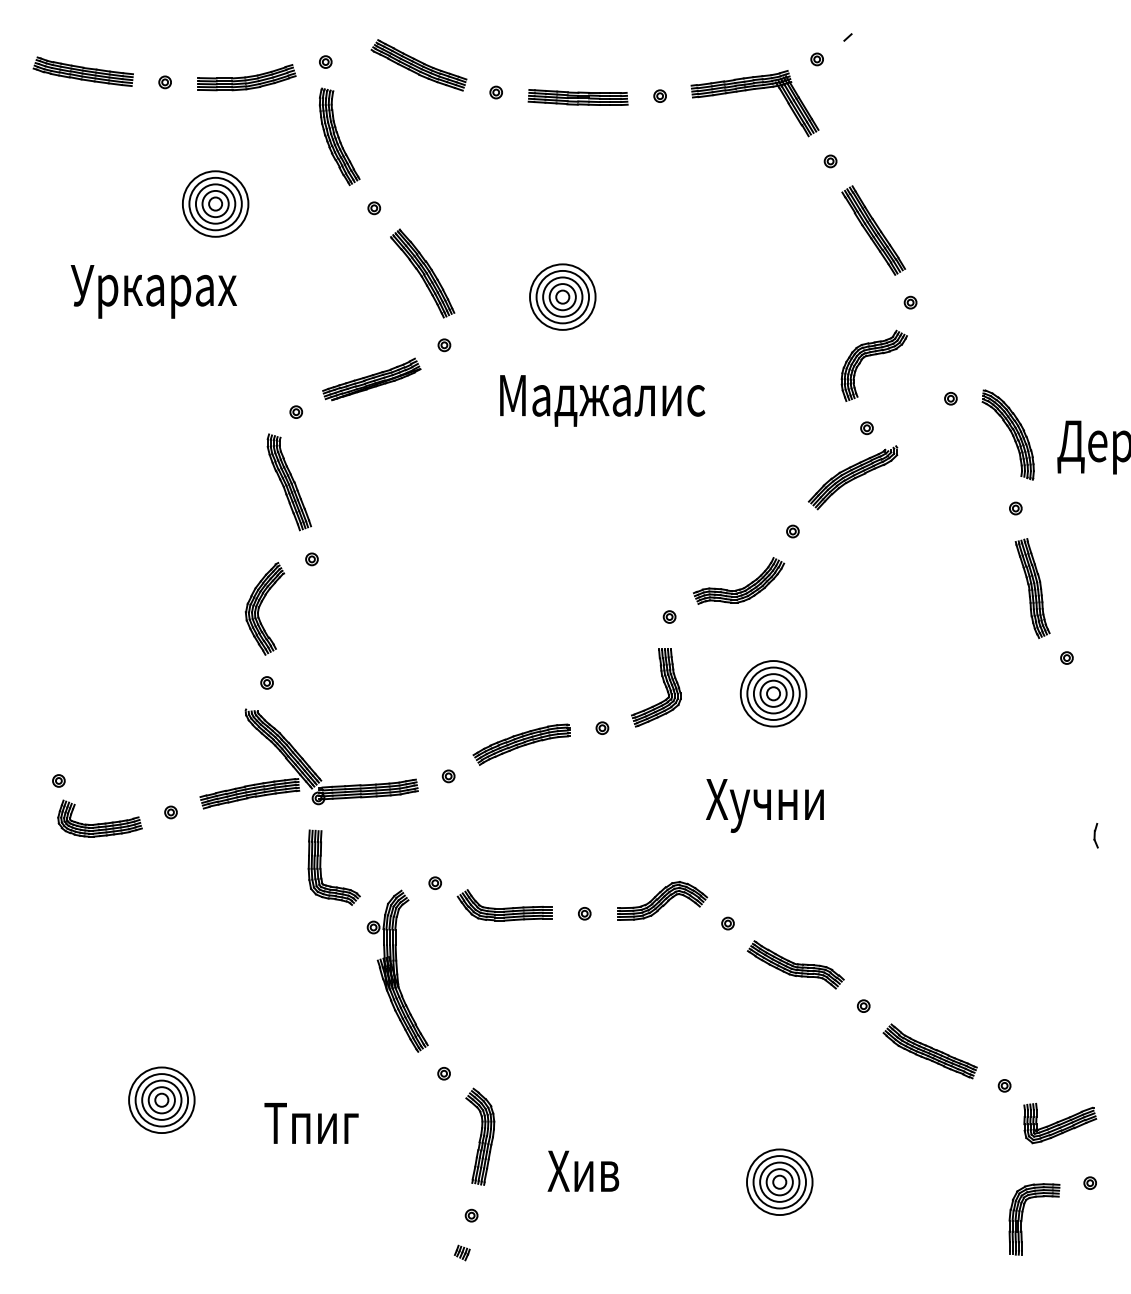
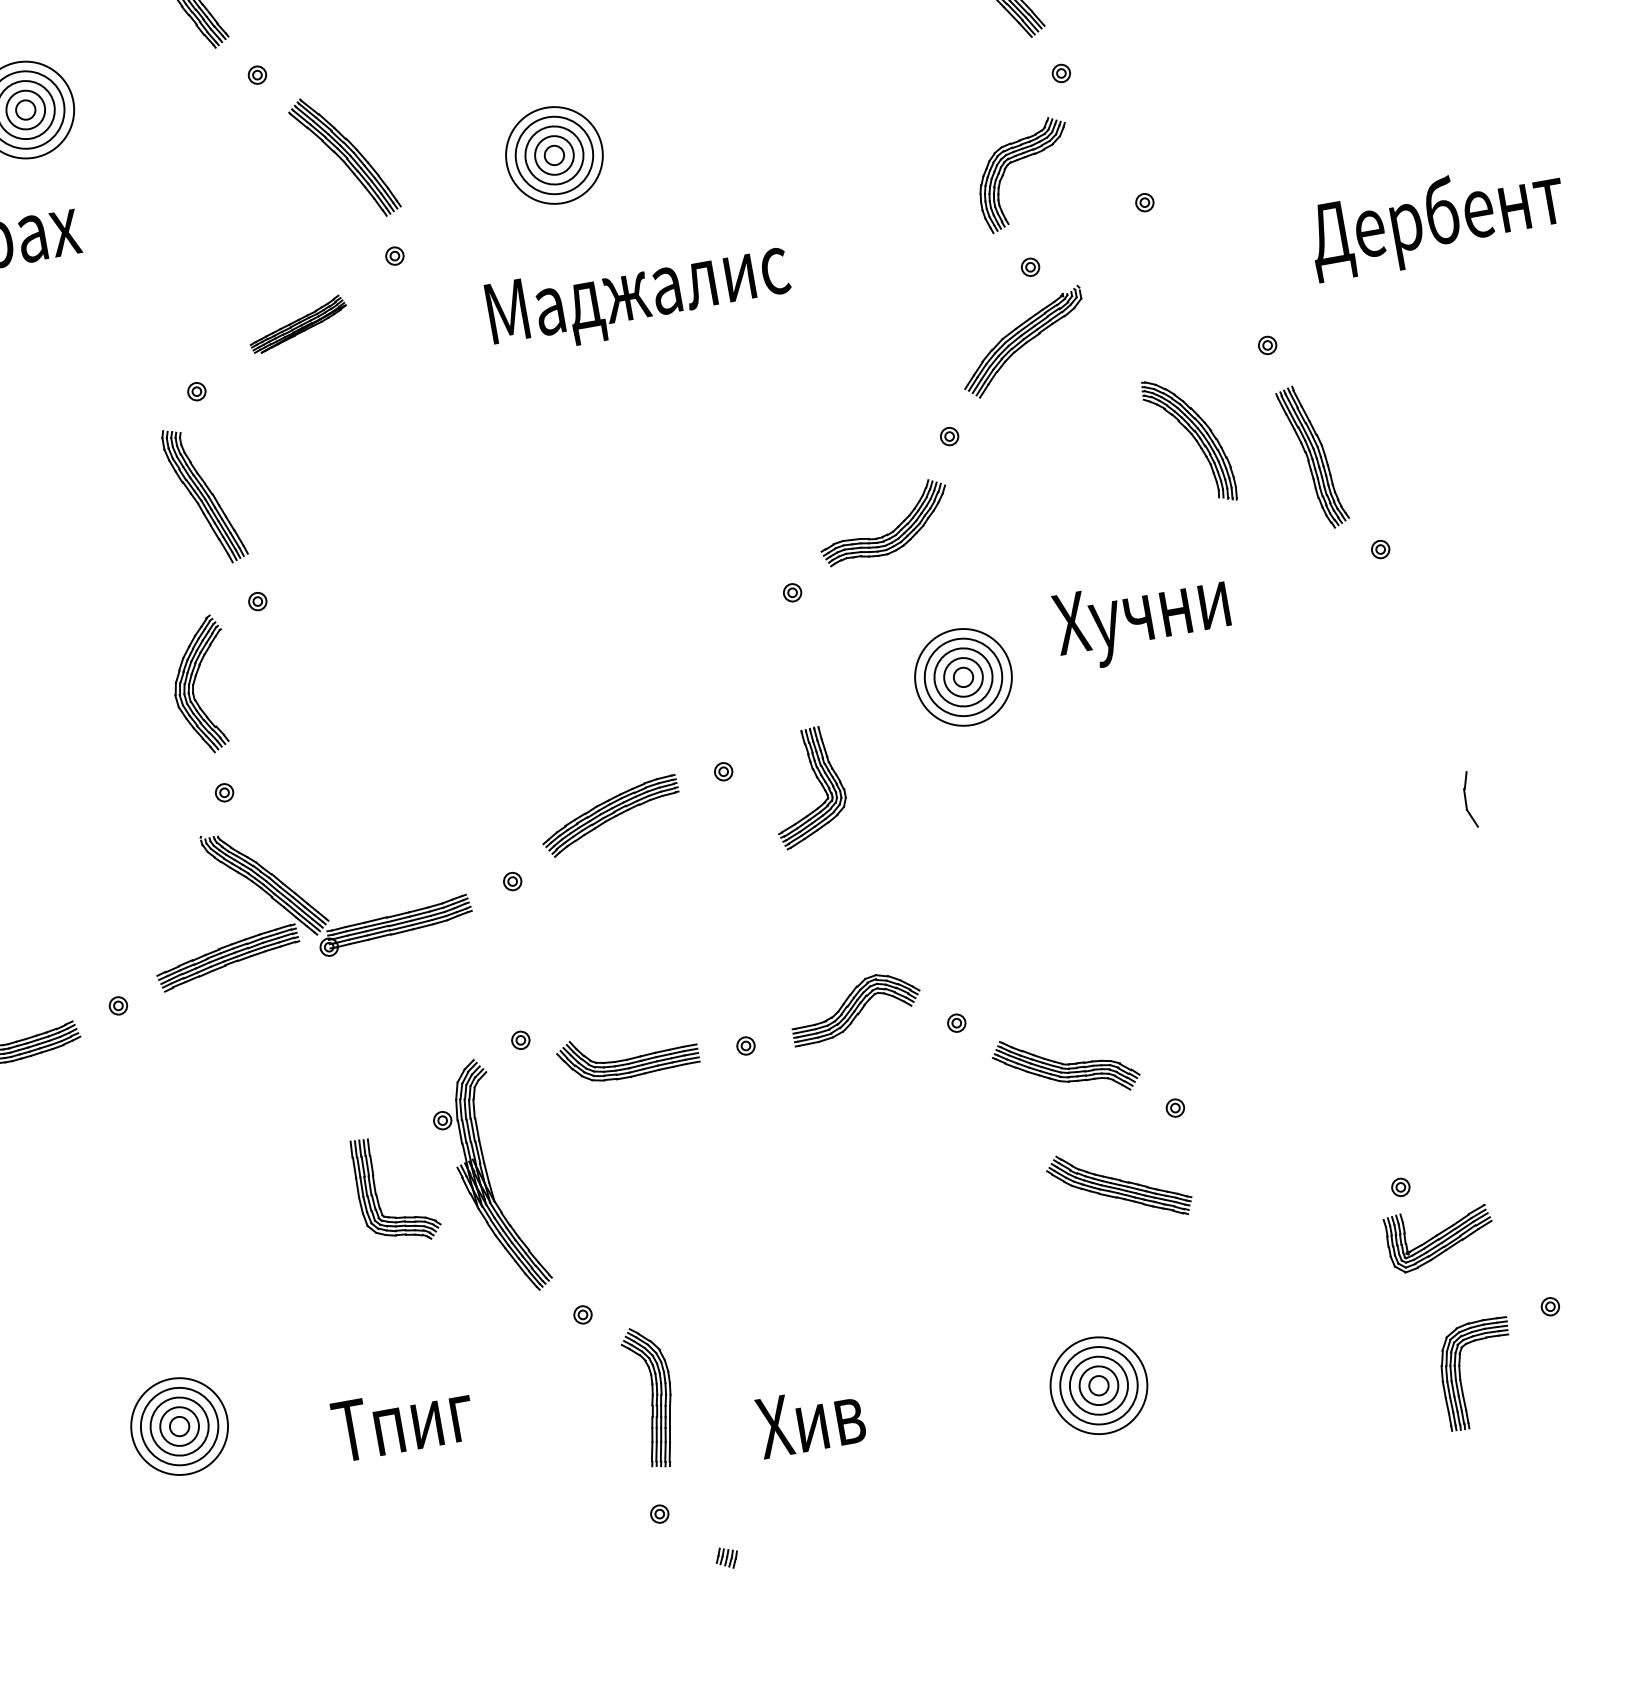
part: (371, 379) -> (297, 324), size x0.7
part: (1007, 434) -> (1188, 440), moved
part: (663, 683) -> (816, 779), moved
text: (764, 805) -> (1142, 619), moved
part: (1095, 835) -> (1468, 800), size x1.6
part: (321, 867) -> (377, 1192), moved
part: (929, 1051) -> (1118, 1186), moved
part: (1060, 1123) -> (1440, 1236), moved
part: (461, 1252) -> (725, 1557), moved

